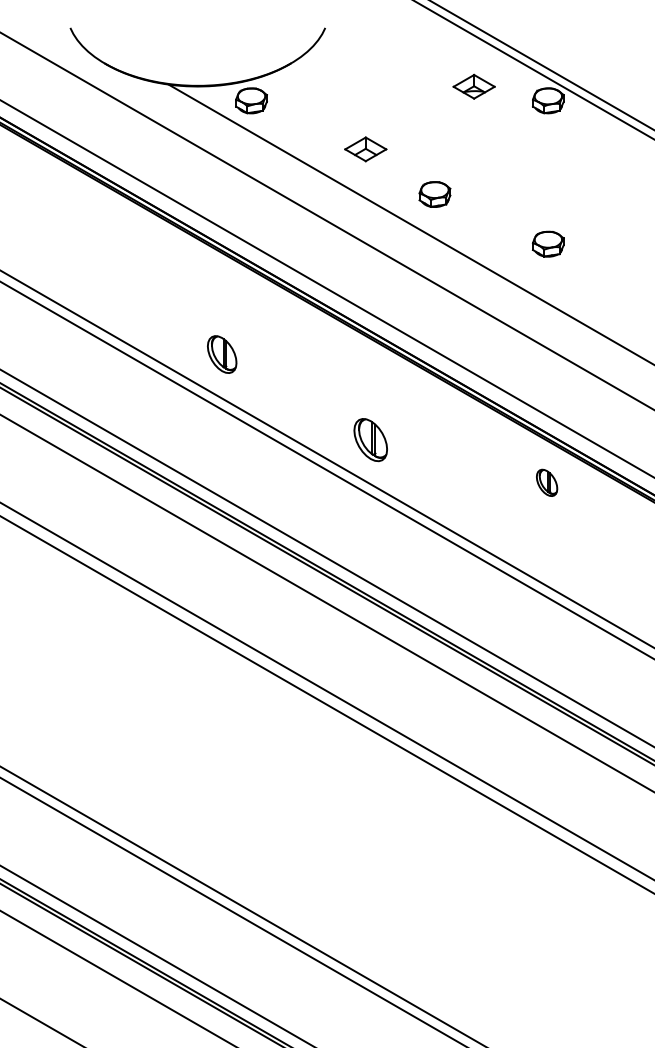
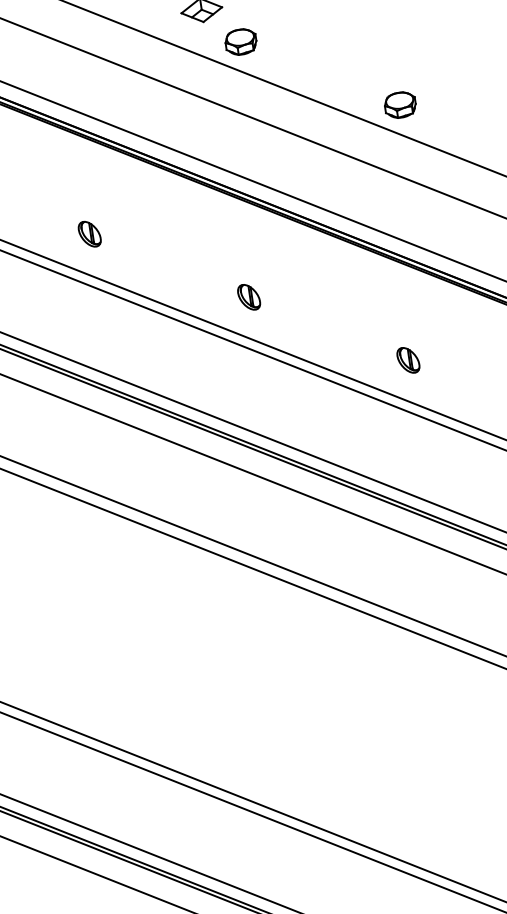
part: (434, 194) -> (240, 42), moved
part: (548, 243) -> (400, 104), moved
part: (222, 354) -> (90, 234), size x0.71
part: (370, 440) -> (248, 297), size x0.62
part: (547, 482) -> (408, 359), moved

